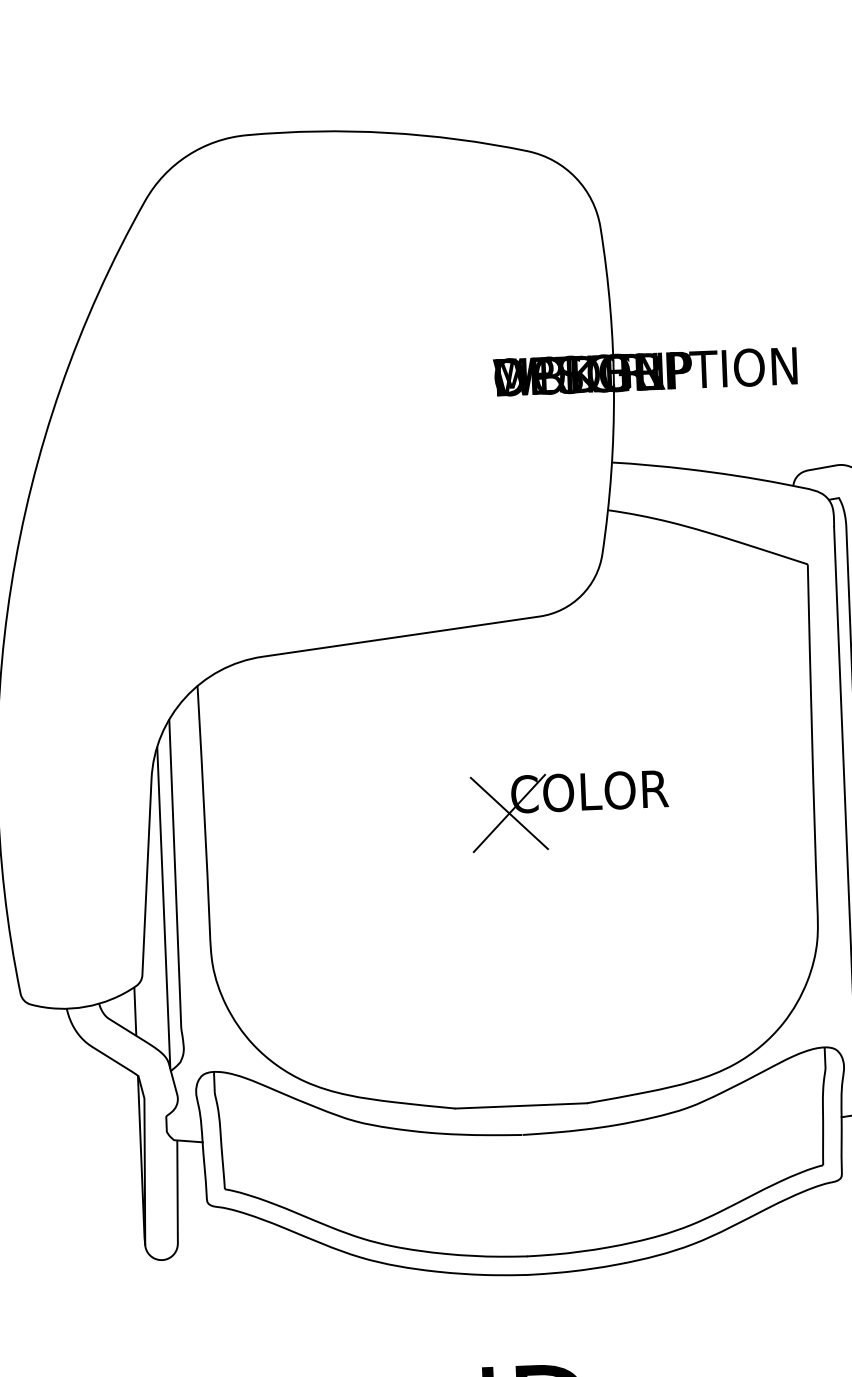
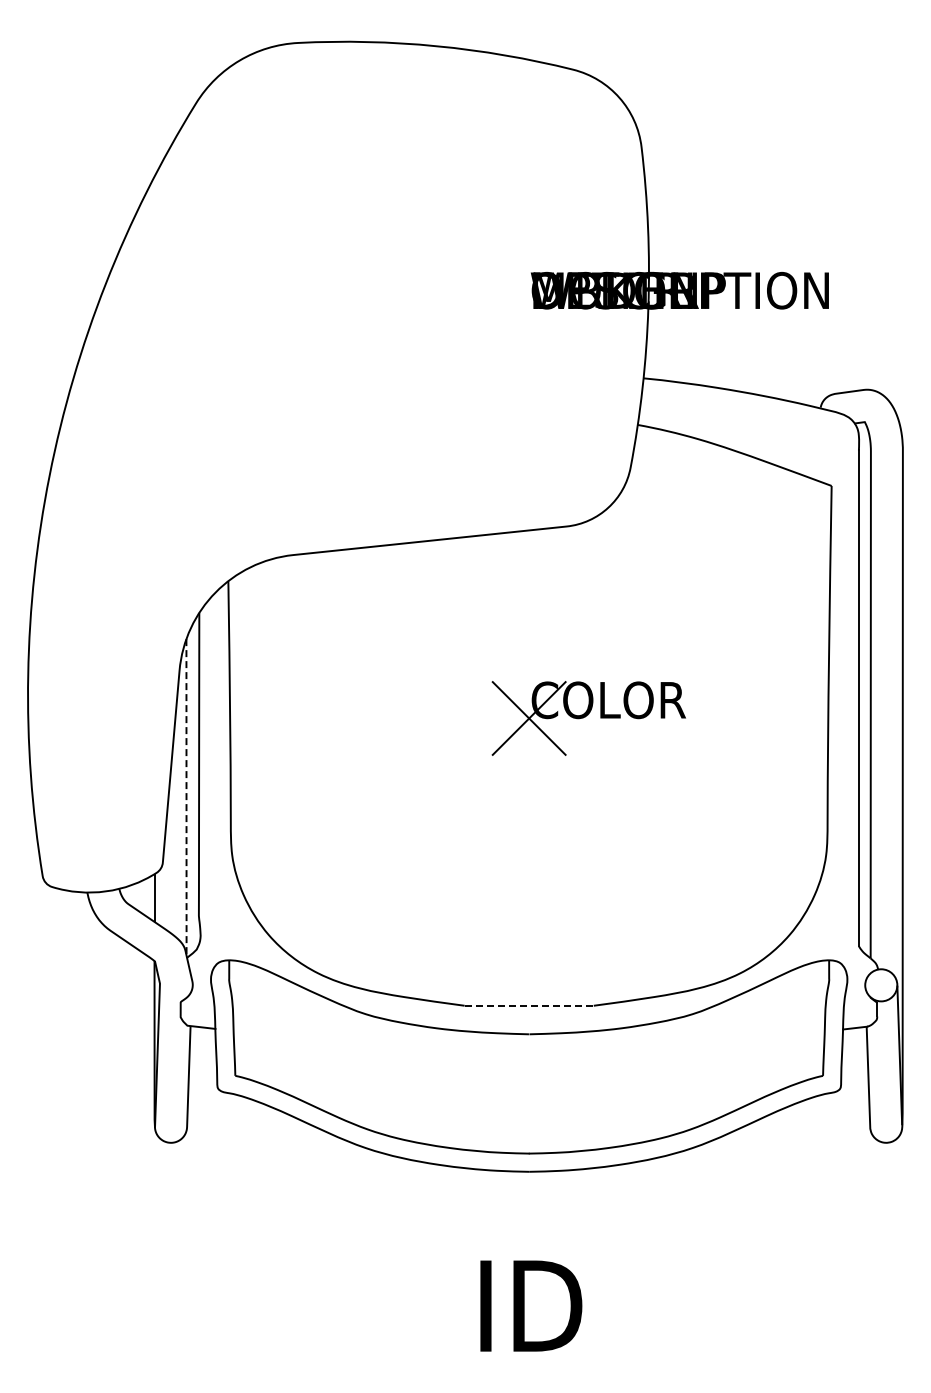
line: (163, 907) -> (186, 797), solid -> dashed
line: (521, 1105) -> (529, 1005), solid -> dashed

